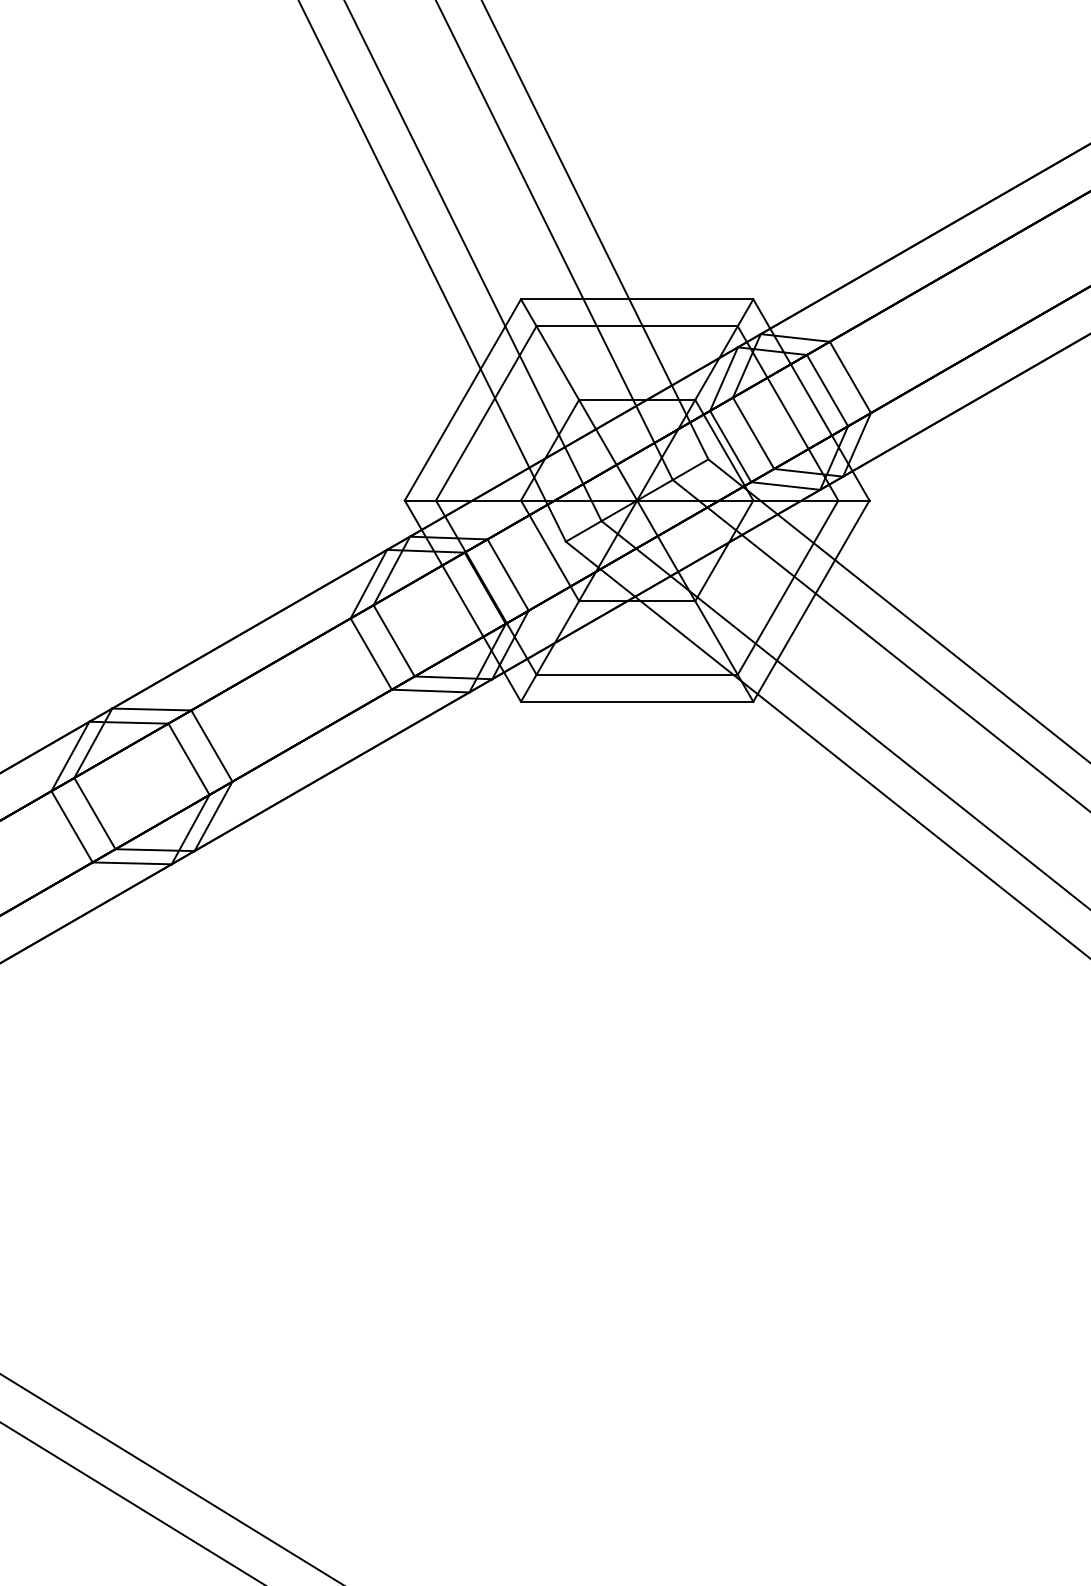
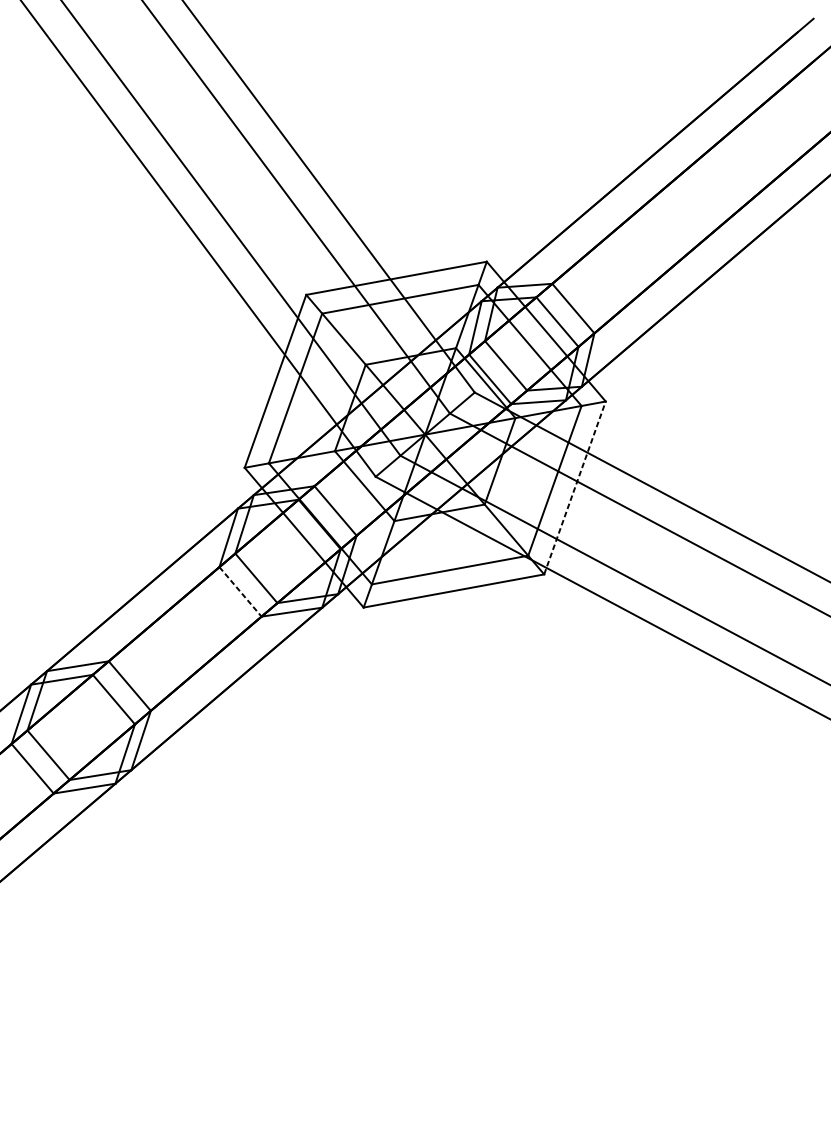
line: (811, 600) -> (574, 487), solid -> dashed
line: (371, 654) -> (240, 592), solid -> dashed

